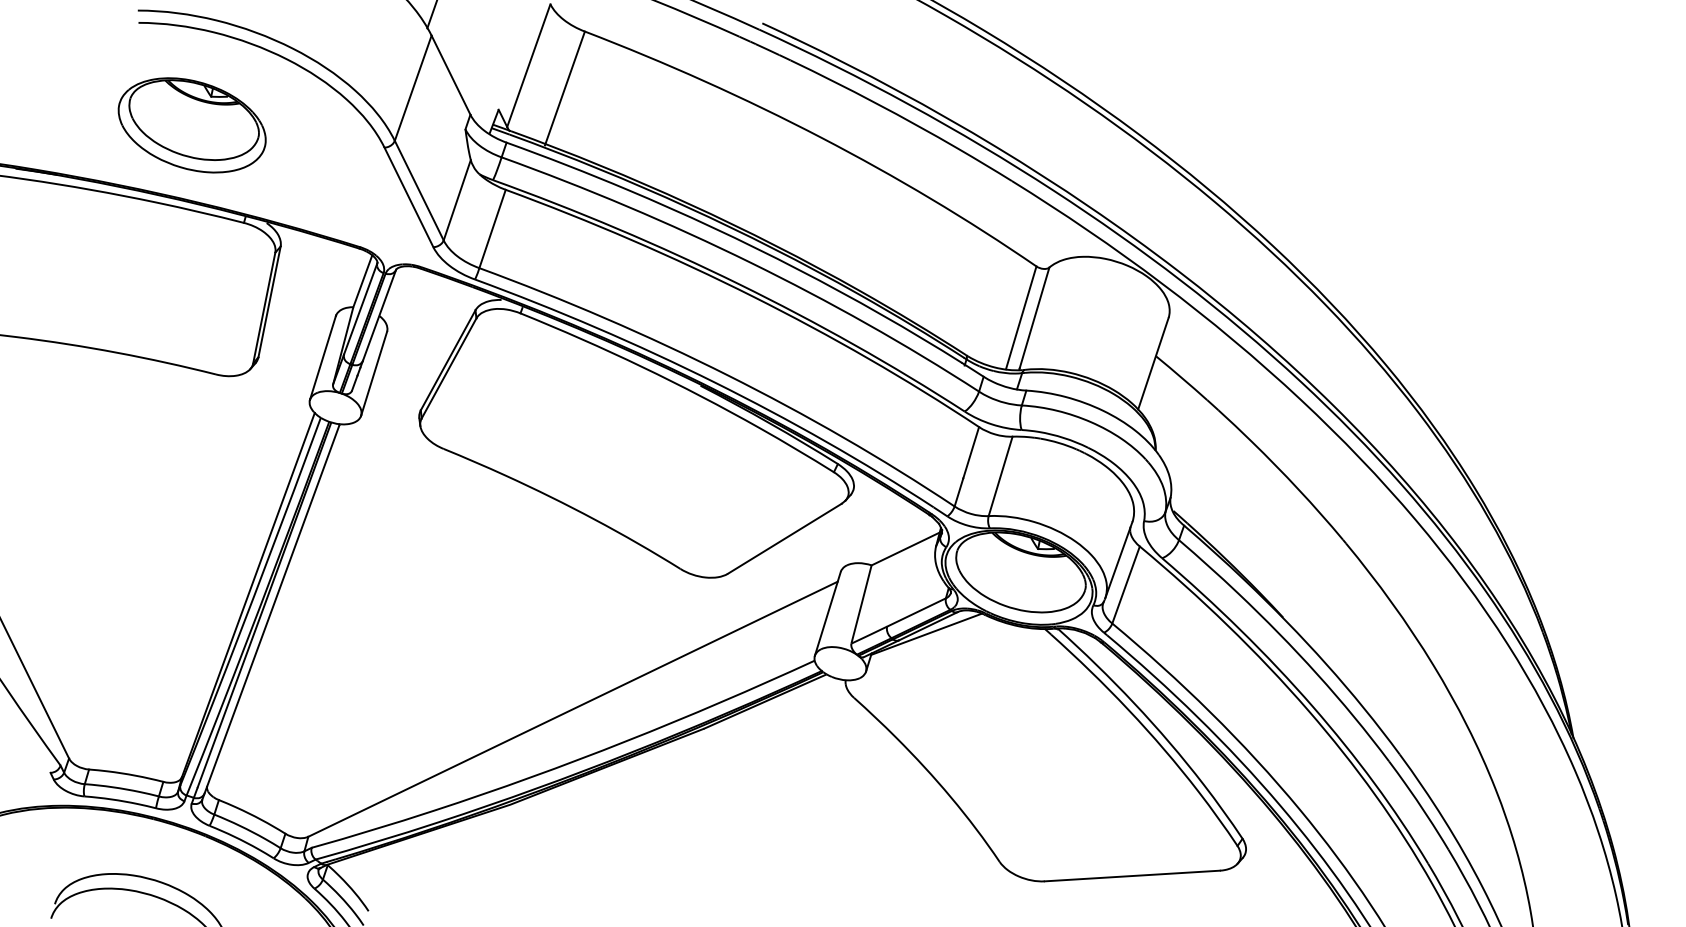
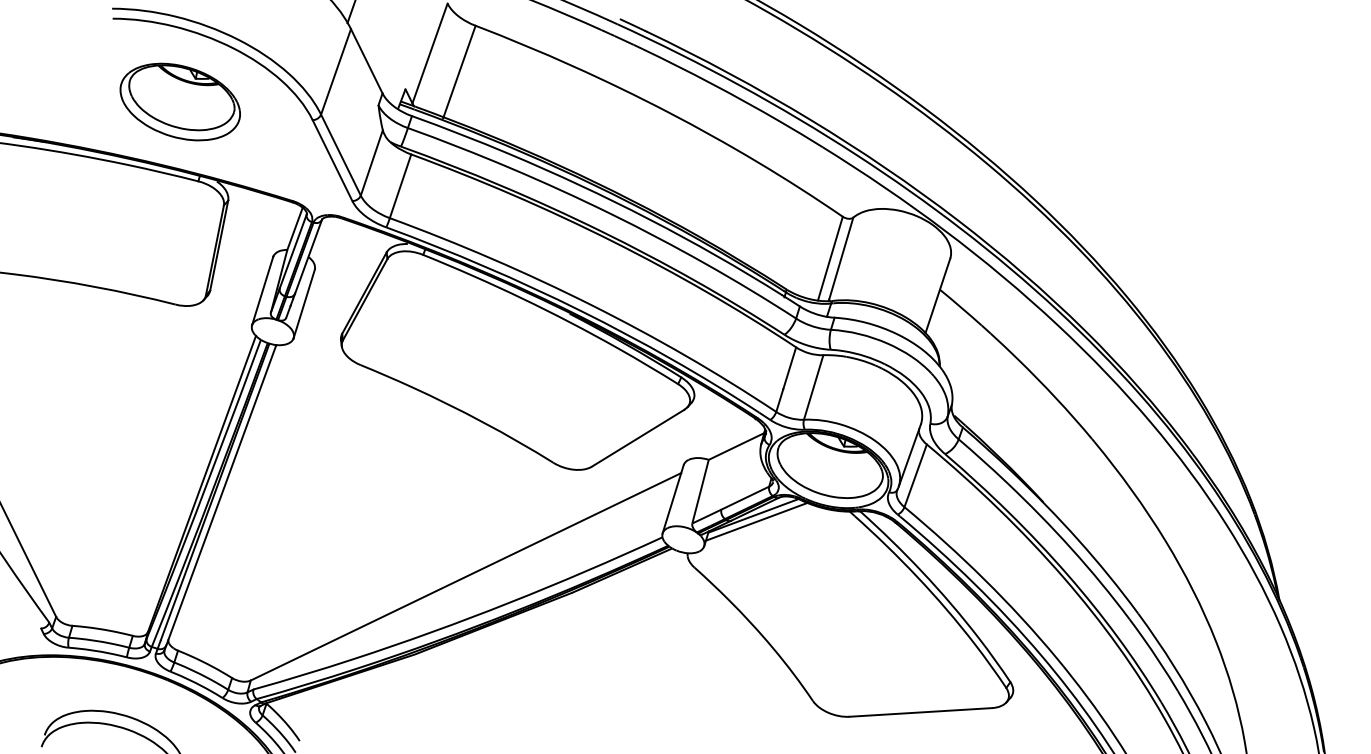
part: (191, 124) -> (179, 101), moved
line: (930, 641) -> (756, 521), added

